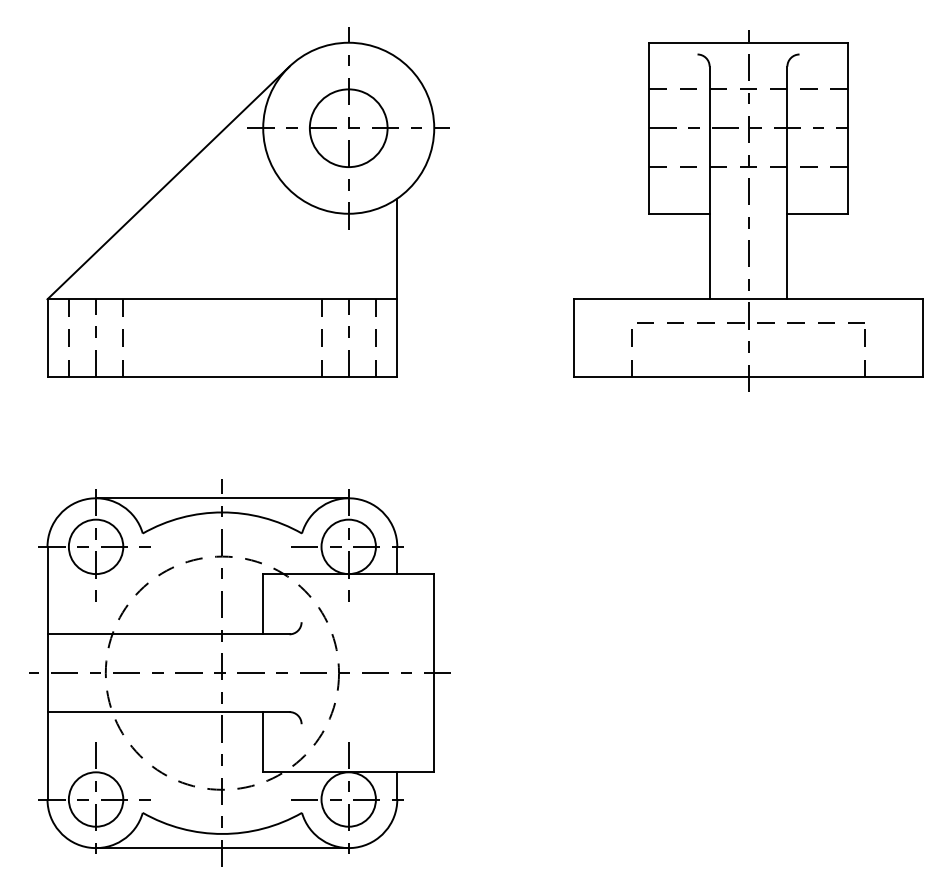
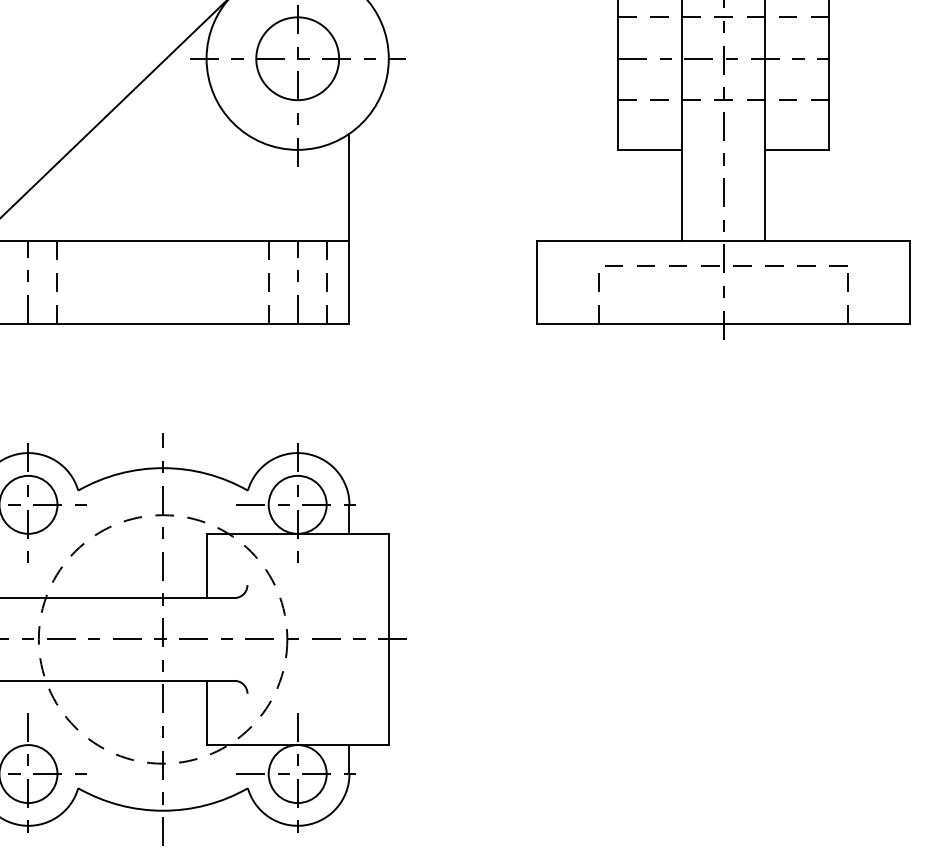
line: (222, 498) -> (163, 453), removed
line: (222, 848) -> (163, 826), removed

